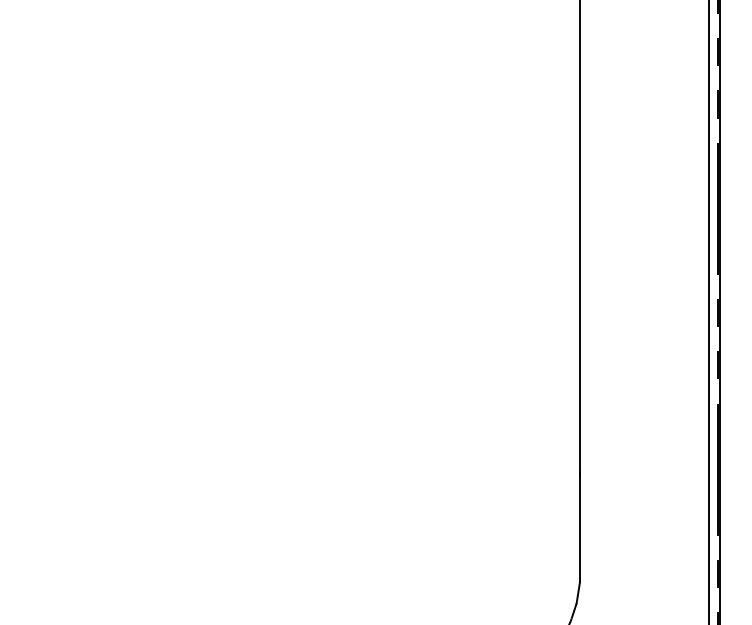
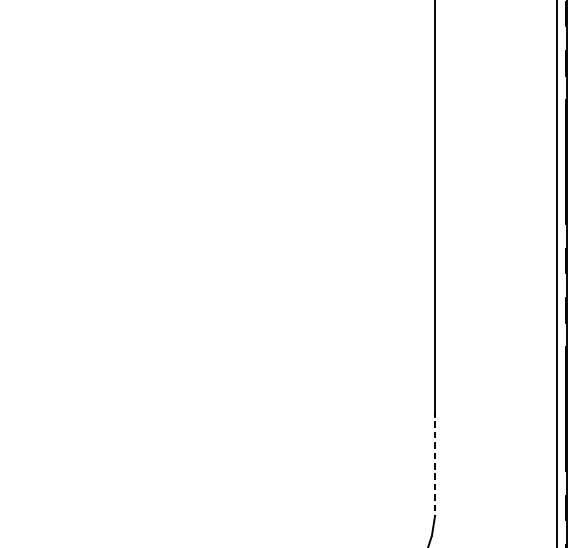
line: (579, 527) -> (434, 463), solid -> dashed

